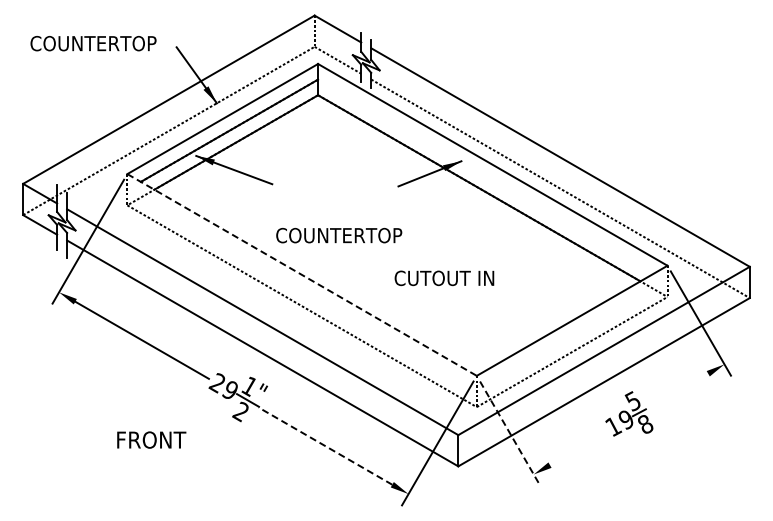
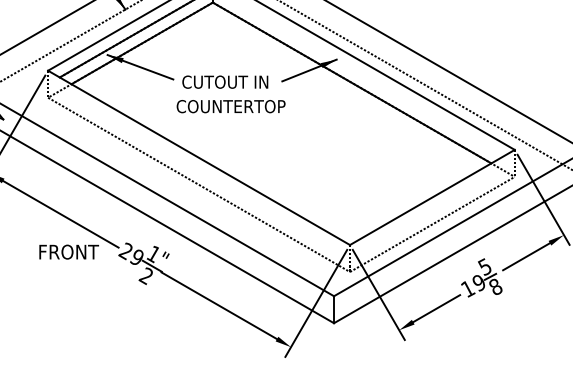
text: (339, 235) -> (231, 106), moved
line: (302, 274) -> (199, 157), dashed -> solid
text: (444, 278) -> (225, 82), moved
line: (681, 389) -> (526, 256), added
line: (510, 434) -> (379, 295), dashed -> solid
text: (151, 439) -> (68, 251), moved
line: (325, 445) -> (219, 305), dashed -> solid
line: (577, 449) -> (436, 308), added

